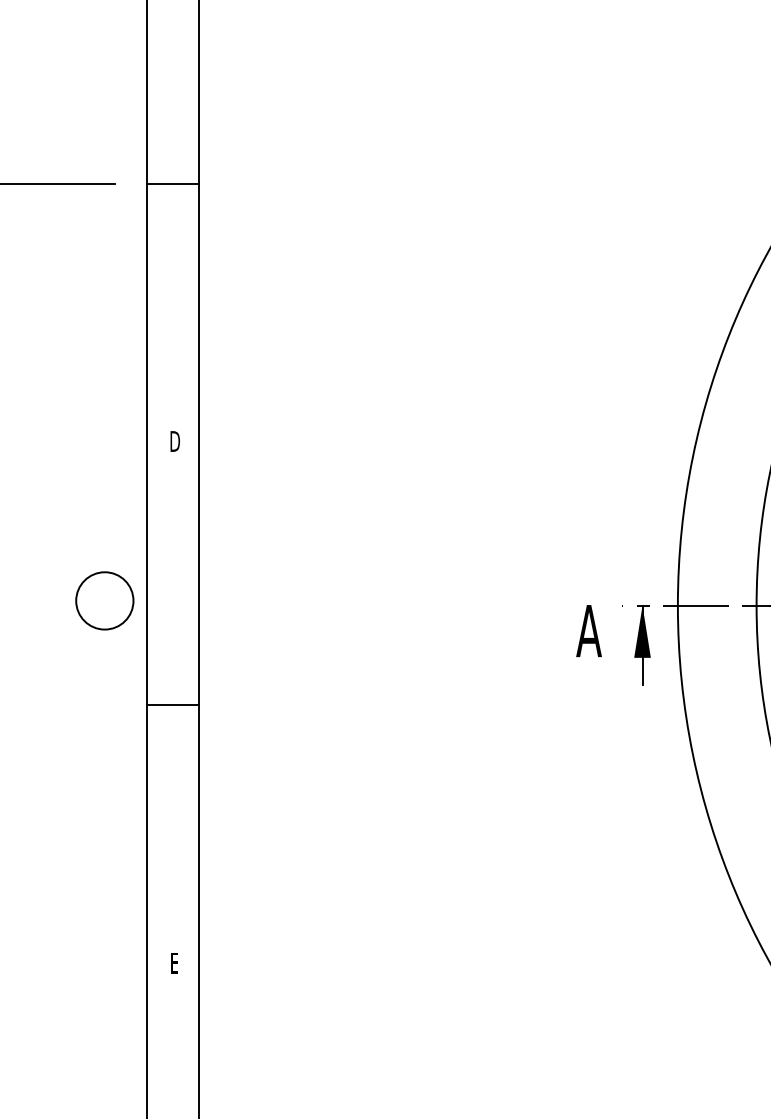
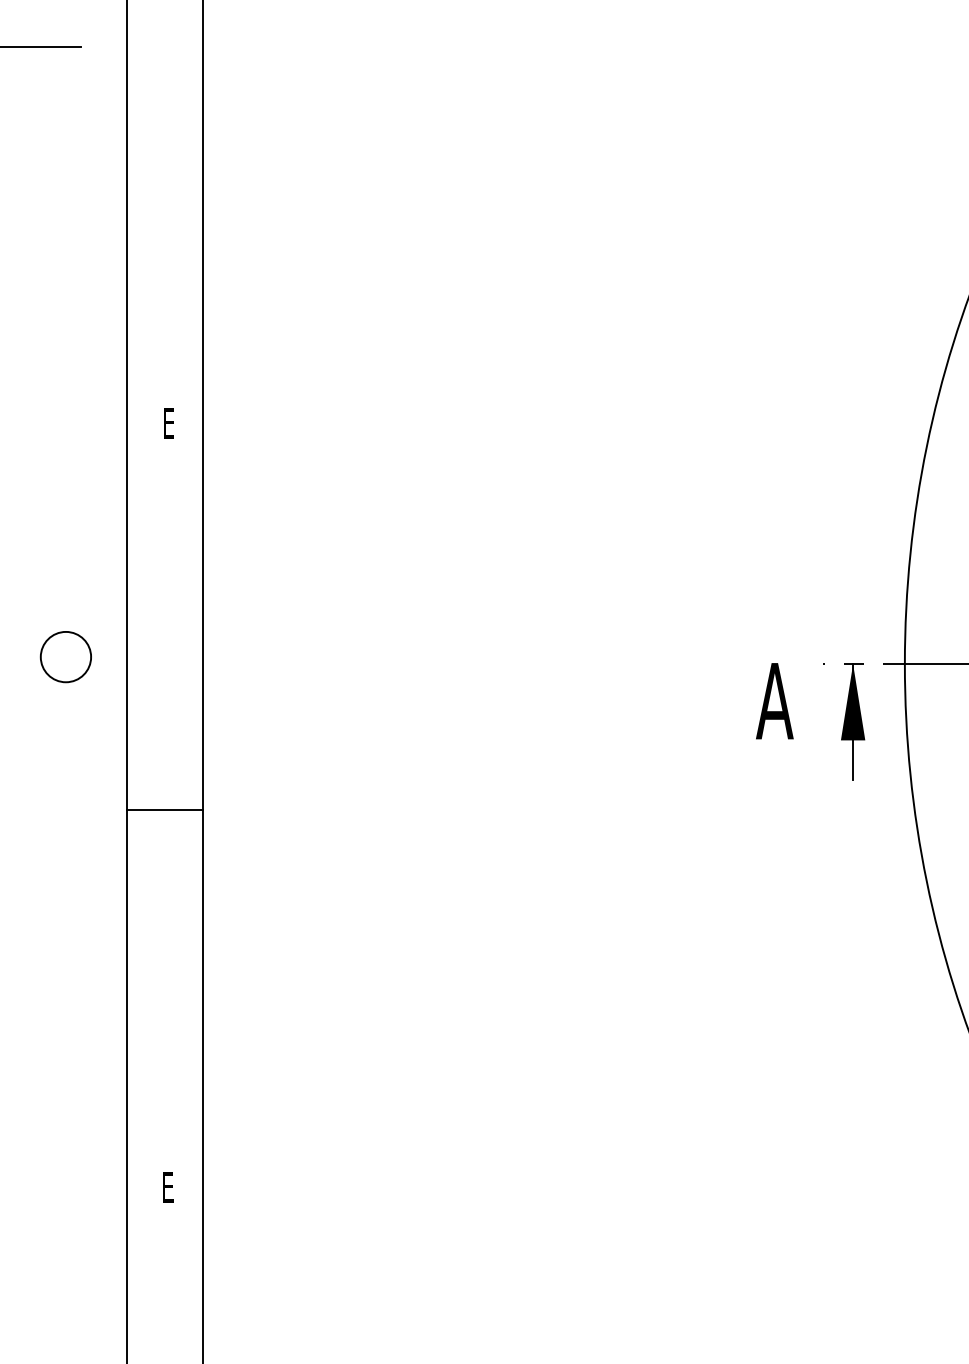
line: (172, 184) -> (164, 47), removed
text: (174, 441) -> (167, 423), D -> E
circle: (104, 600) -> (65, 656), size x0.6

